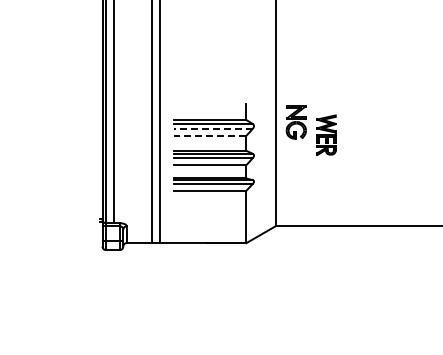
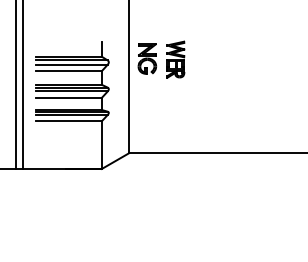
line: (213, 128) -> (71, 64), dashed -> solid
part: (326, 134) -> (175, 59), moved
line: (209, 135) -> (68, 70), dashed -> solid

